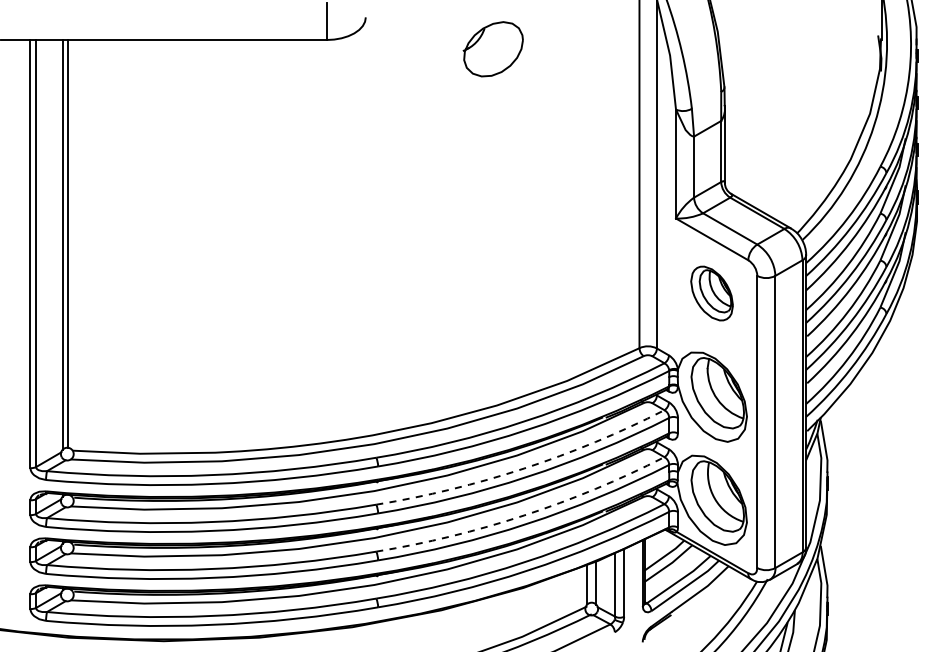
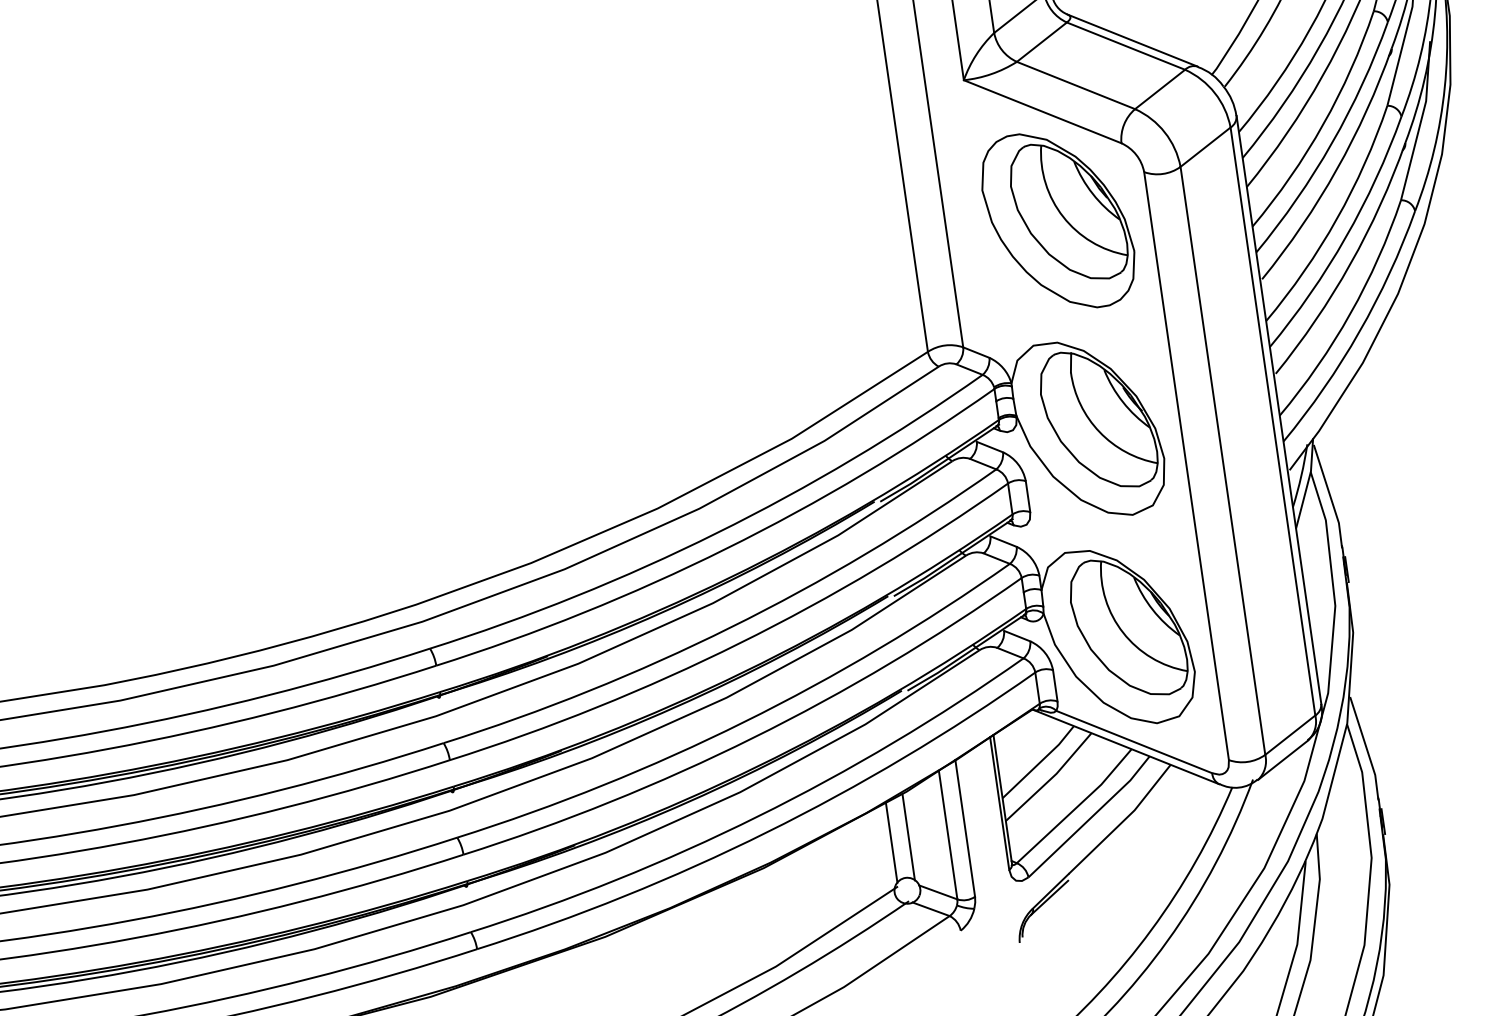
part: (711, 293) -> (1057, 220), size x1.67
arc: (524, 468) -> (731, 627), dashed -> solid
arc: (524, 515) -> (745, 721), dashed -> solid

